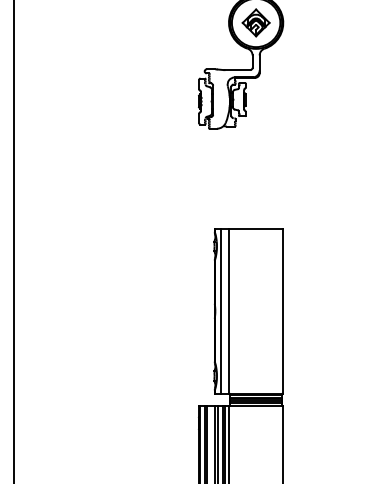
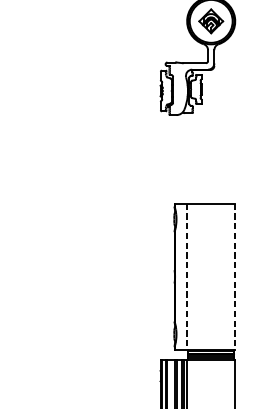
line: (220, 310) -> (179, 276), removed
line: (229, 311) -> (187, 277), solid -> dashed
line: (283, 311) -> (235, 277), solid -> dashed

